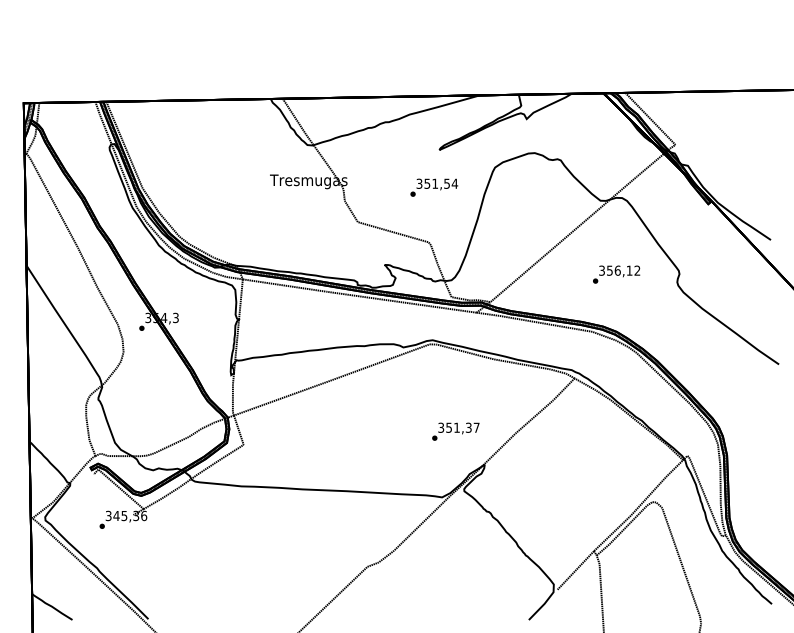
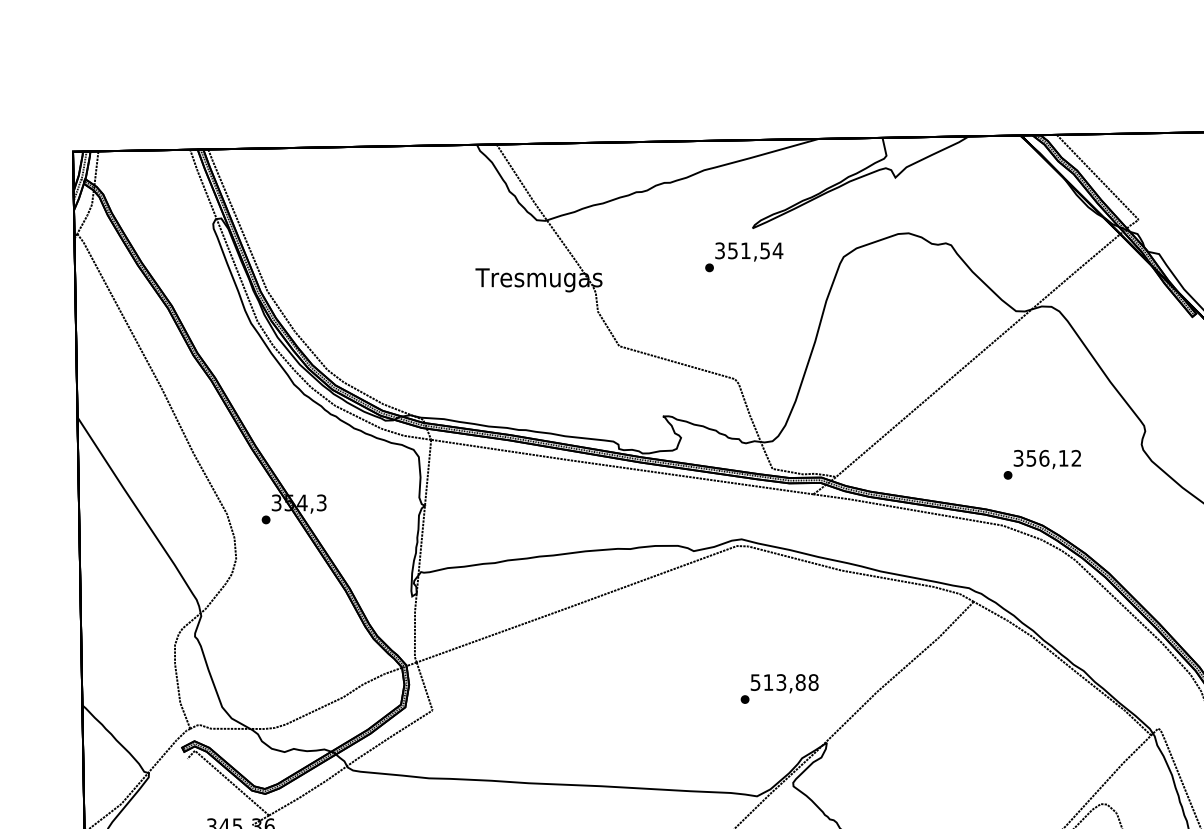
text: (434, 187) -> (744, 256), moved
text: (616, 274) -> (1042, 464), moved
text: (458, 427) -> (783, 682), 351,37 -> 513,88

